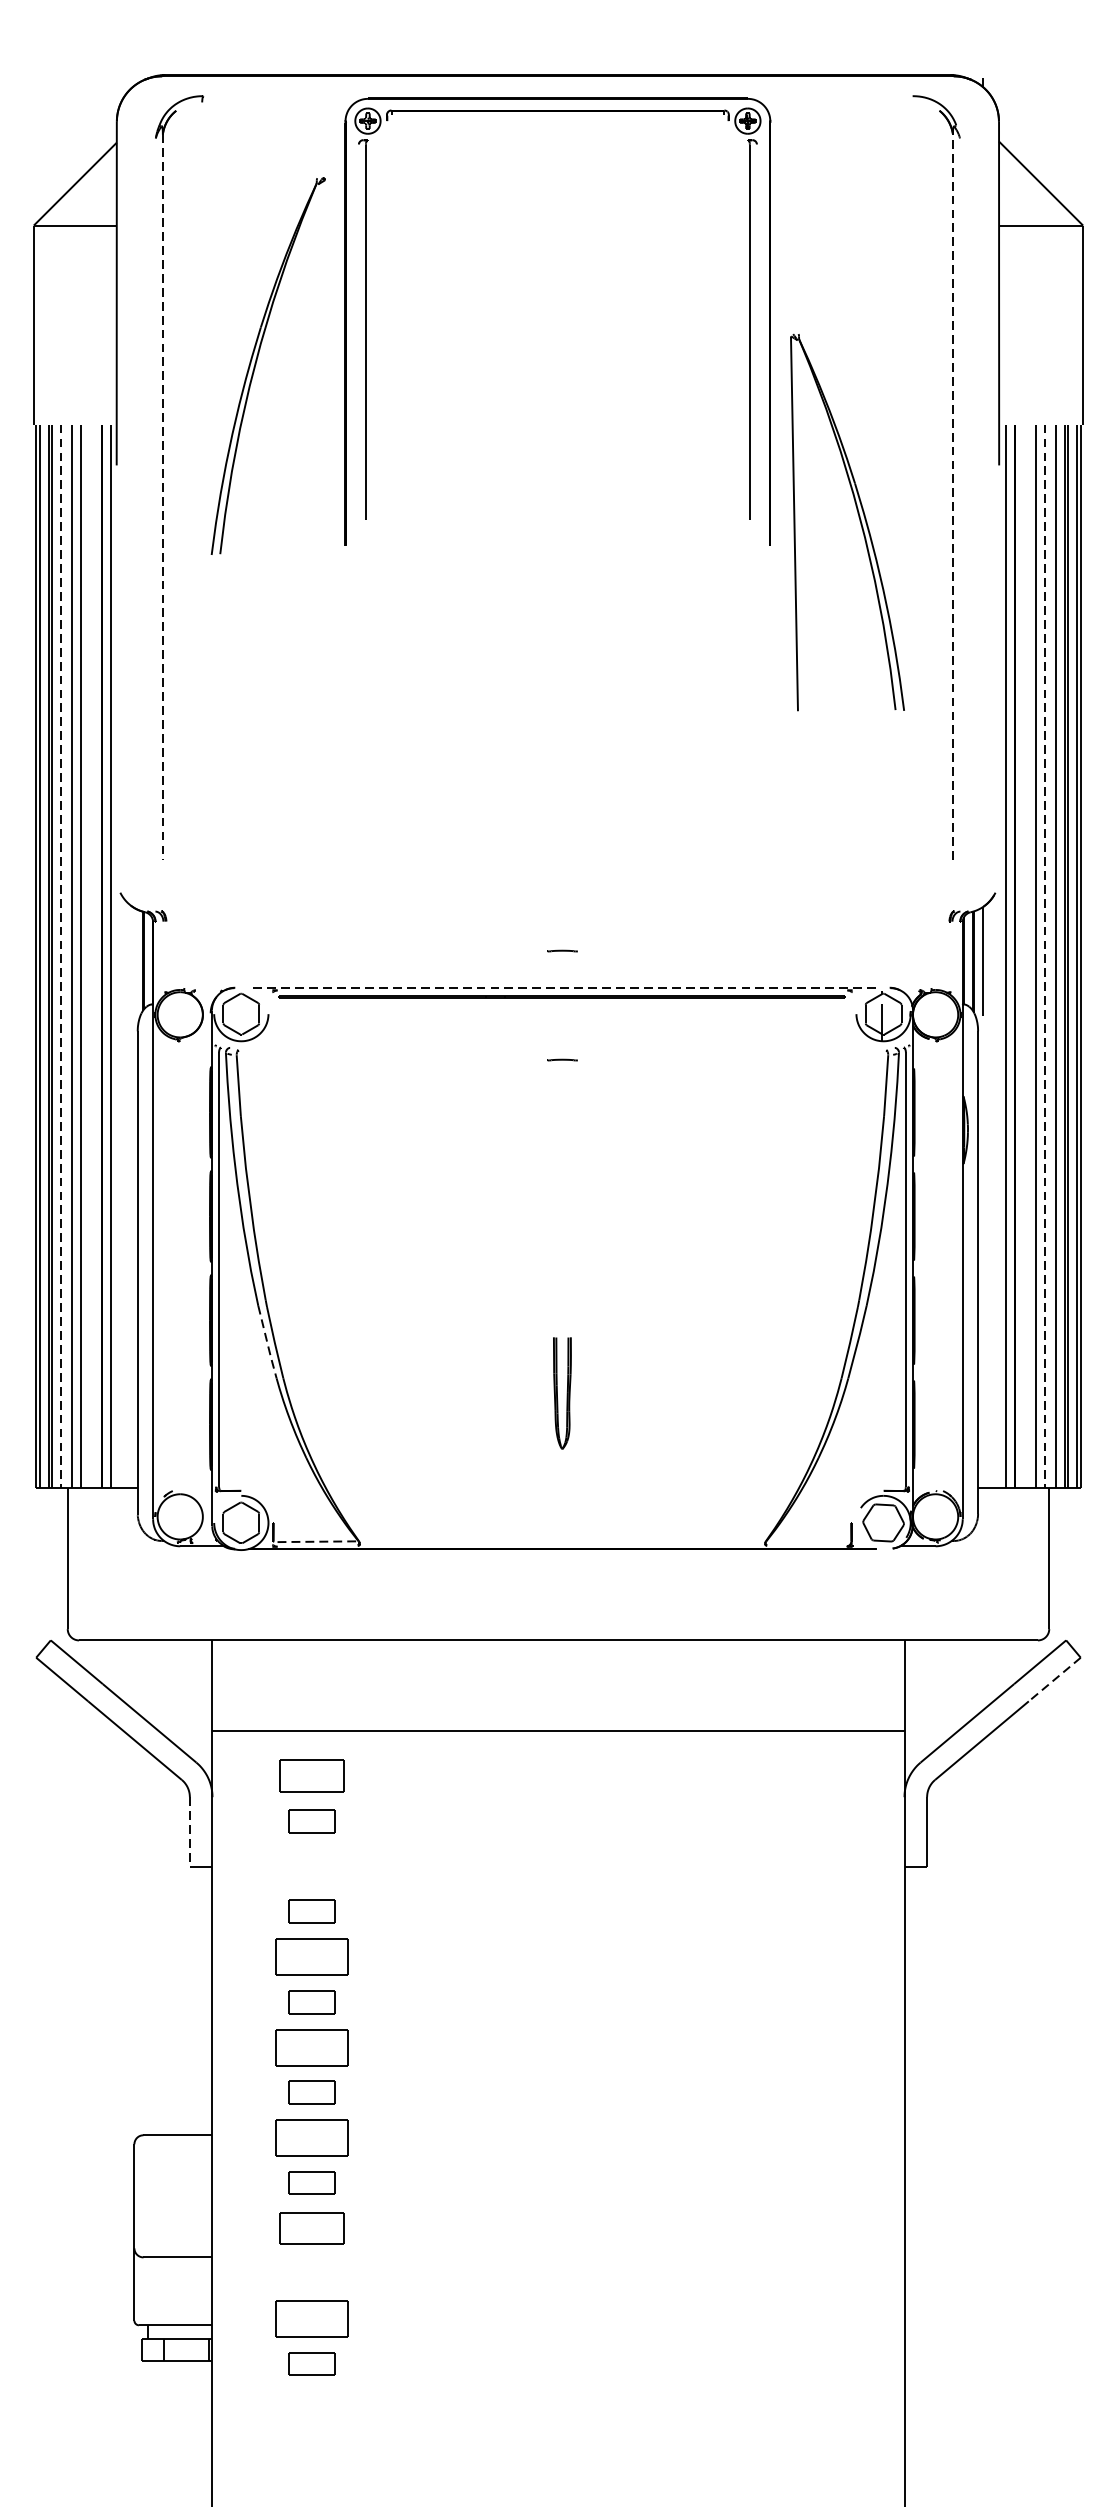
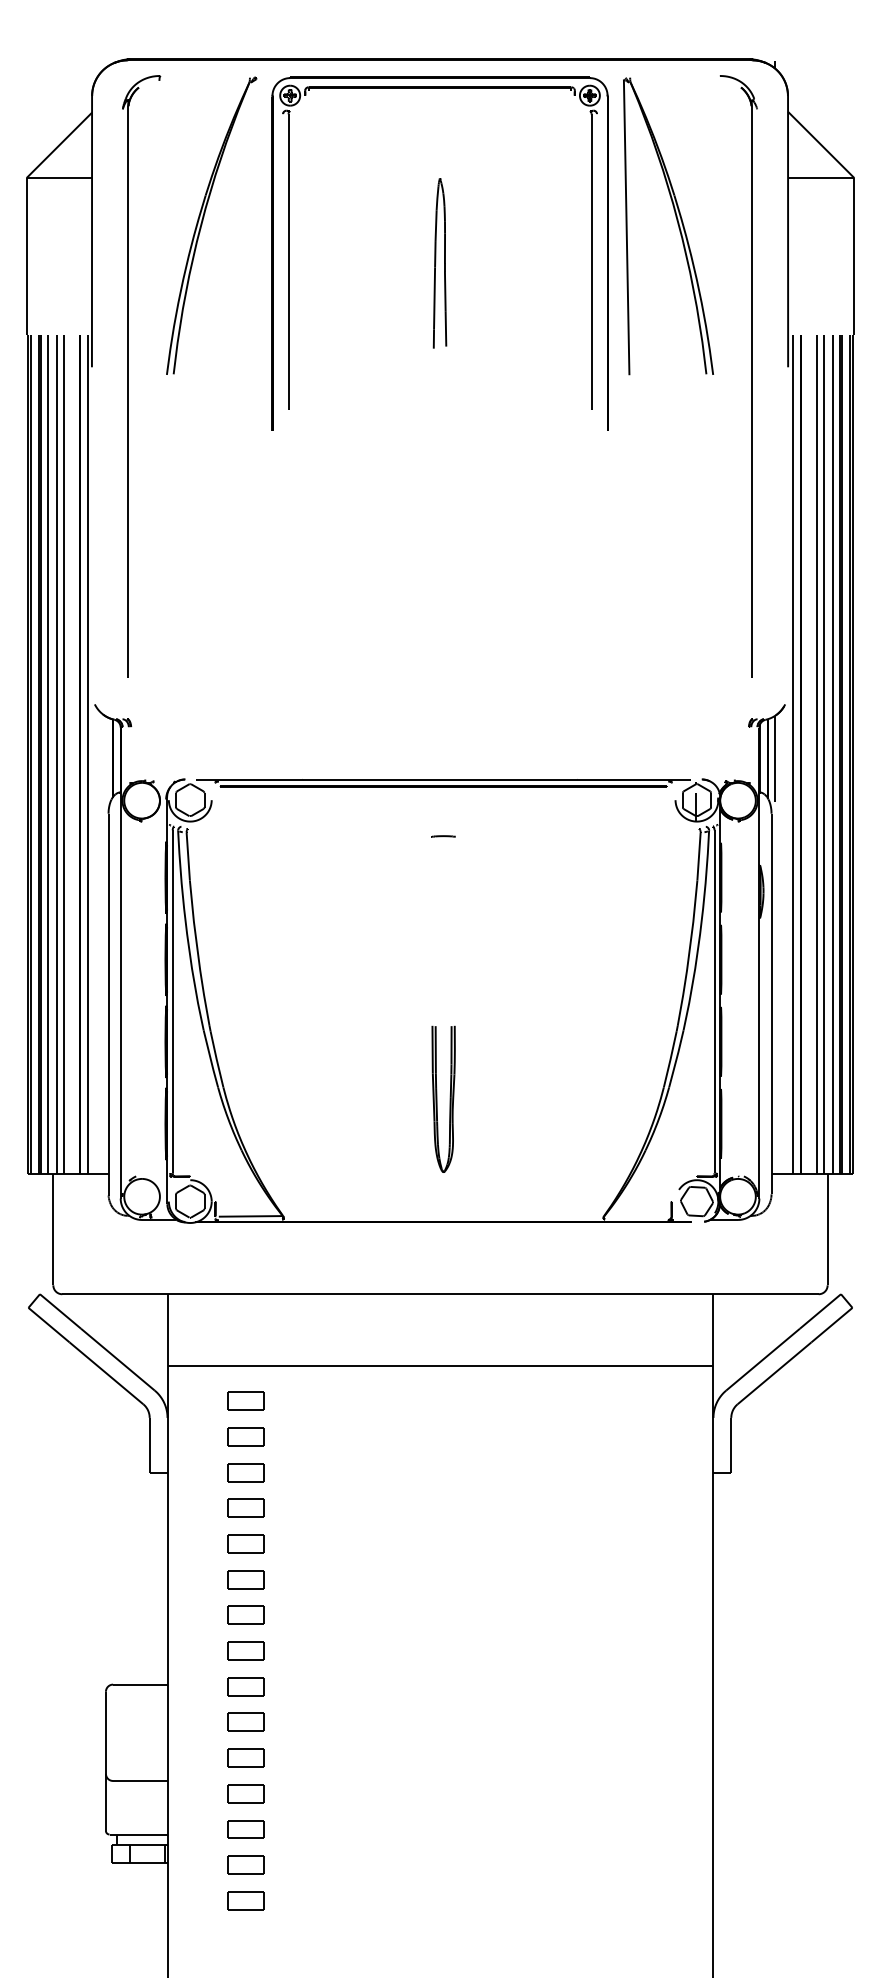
part: (557, 333) -> (439, 263), added
part: (258, 360) -> (203, 221), moved
line: (952, 496) -> (751, 391), dashed -> solid
line: (163, 497) -> (128, 392), dashed -> solid
part: (858, 520) -> (677, 224), moved
line: (562, 951) -> (443, 750), removed
line: (60, 956) -> (47, 754), dashed -> solid
line: (1045, 956) -> (824, 754), dashed -> solid
line: (562, 987) -> (443, 779), dashed -> solid
line: (268, 1344) -> (211, 1060), dashed -> solid
part: (562, 1392) -> (443, 1098), size x1.67
line: (317, 1541) -> (250, 1216), dashed -> solid
line: (1055, 1680) -> (832, 1325), dashed -> solid
part: (311, 1775) -> (245, 1400), size x0.71
line: (189, 1832) -> (149, 1445), dashed -> solid
part: (311, 1866) -> (245, 1472), added
part: (311, 1956) -> (245, 1543), size x0.62
part: (311, 2046) -> (245, 1614), size x0.62
part: (311, 2137) -> (245, 1686), size x0.62
part: (311, 2227) -> (245, 1757), size x0.71
part: (311, 2273) -> (245, 1793), added
part: (311, 2318) -> (245, 1829), size x0.62
part: (311, 2408) -> (245, 1900), added

